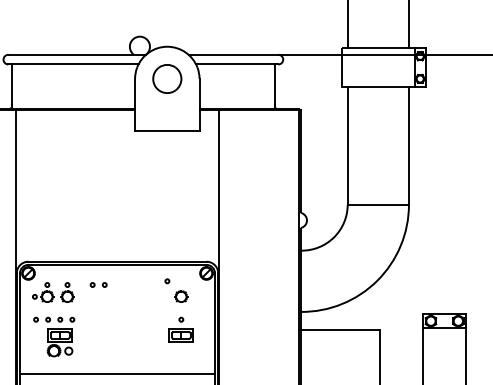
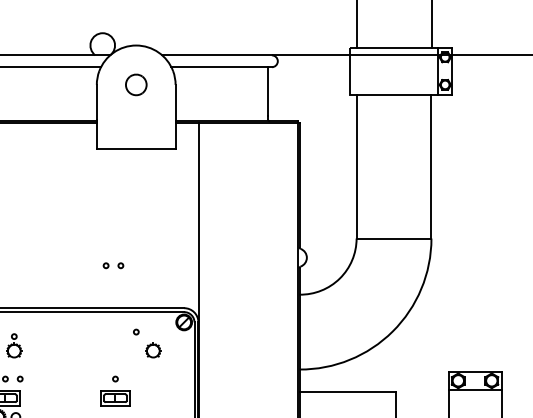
part: (167, 78) -> (136, 84), size x0.6
part: (98, 284) -> (113, 265), moved
part: (180, 329) -> (114, 390), moved

